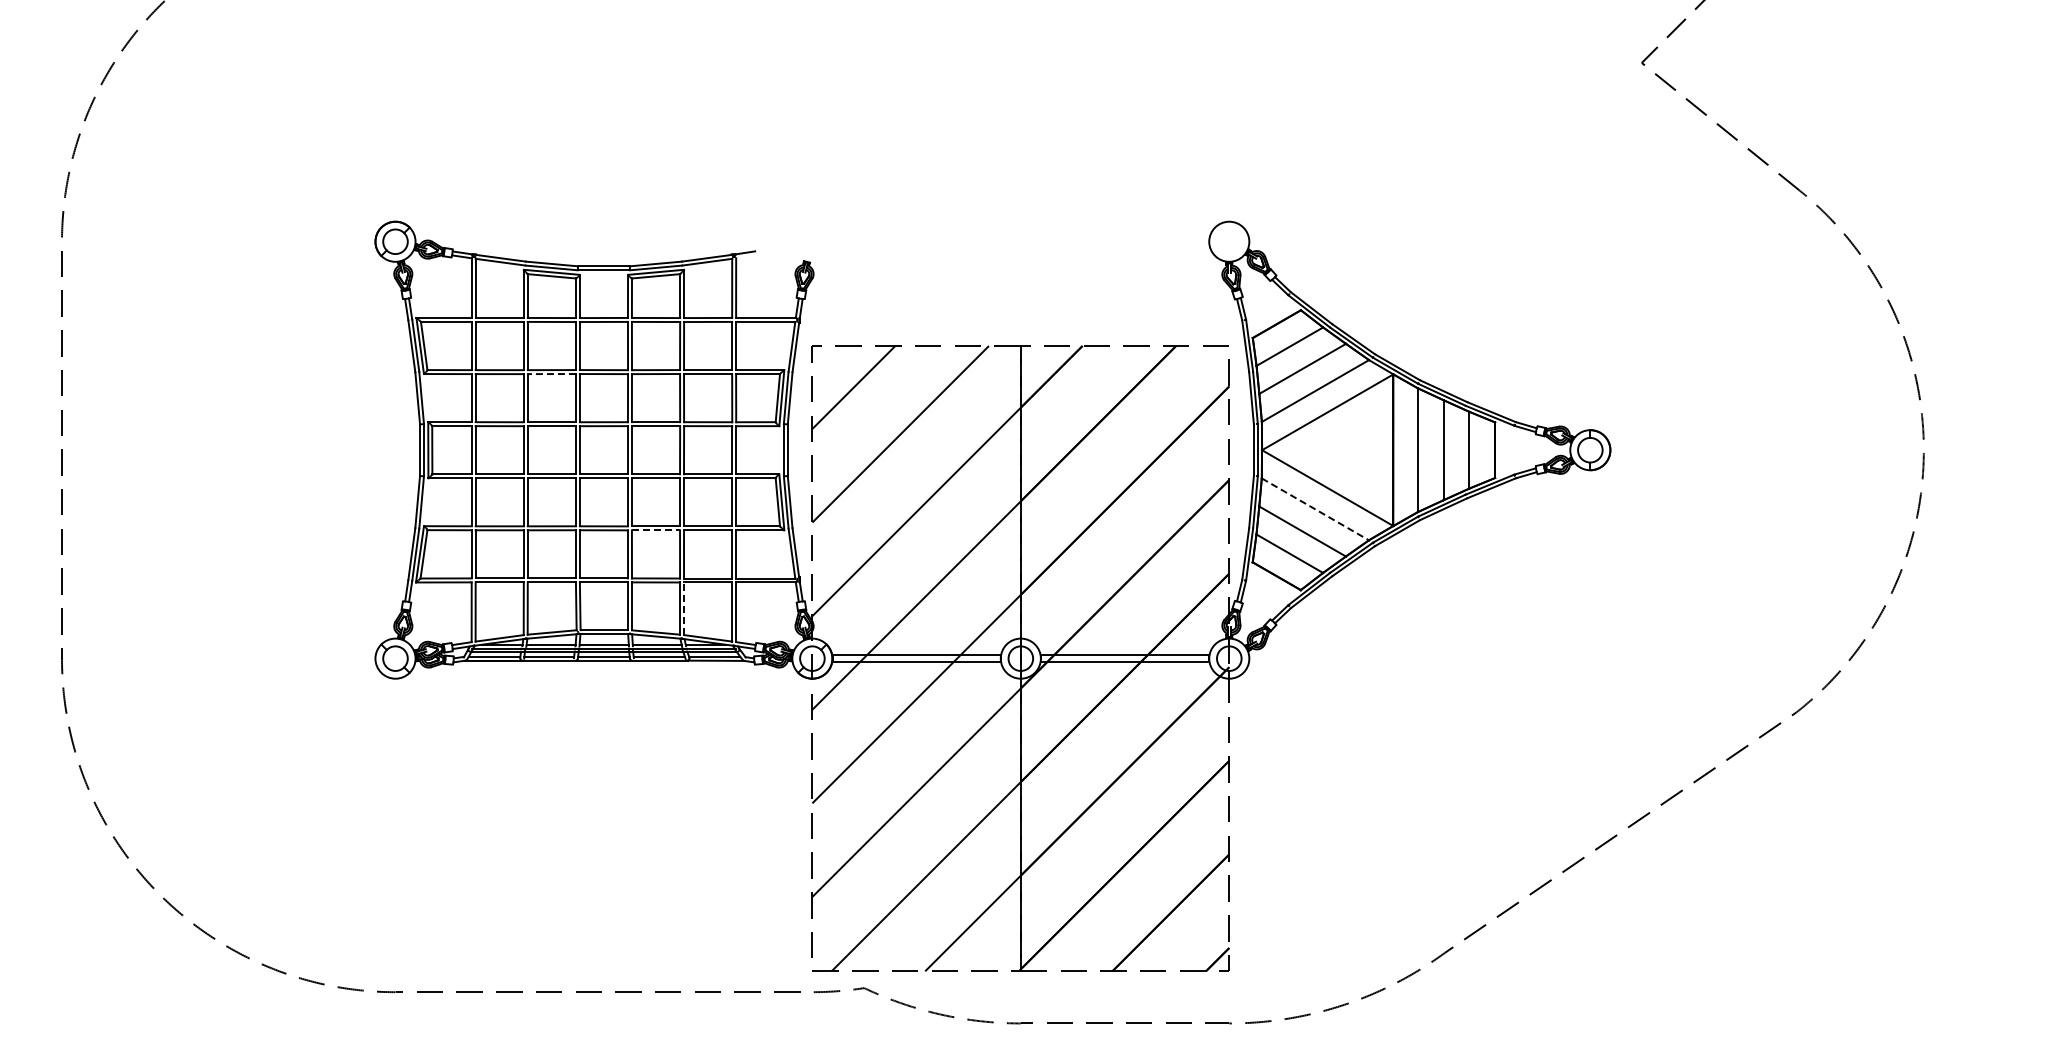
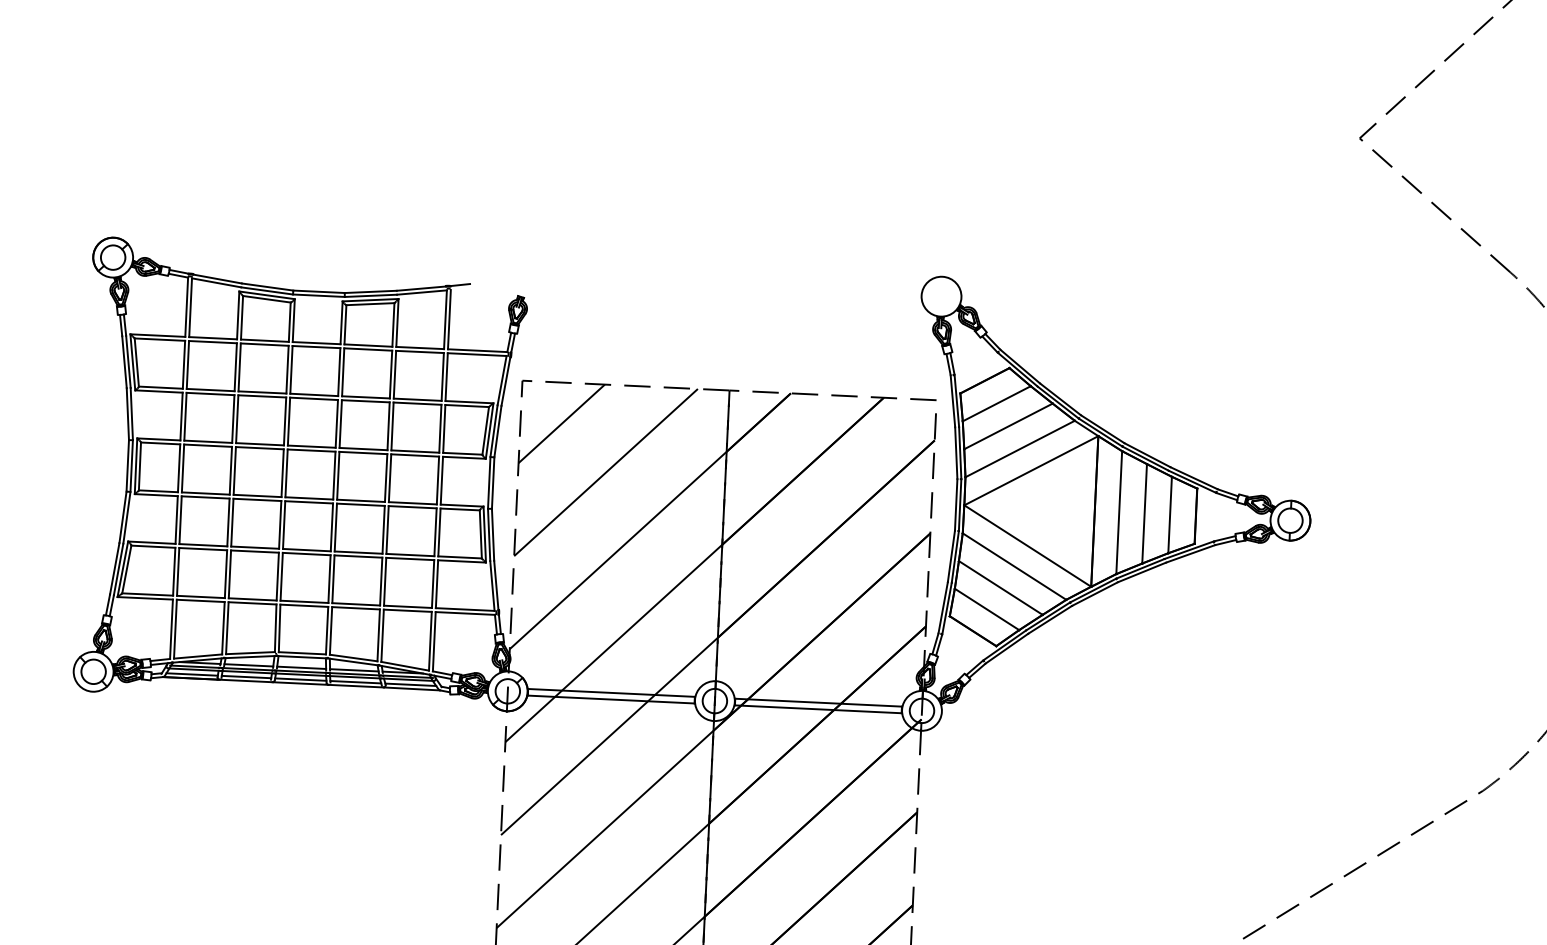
line: (551, 374) -> (261, 396), dashed -> solid
line: (1315, 509) -> (1014, 566), dashed -> solid
line: (656, 530) -> (358, 556), dashed -> solid
line: (684, 608) -> (383, 635), dashed -> solid

